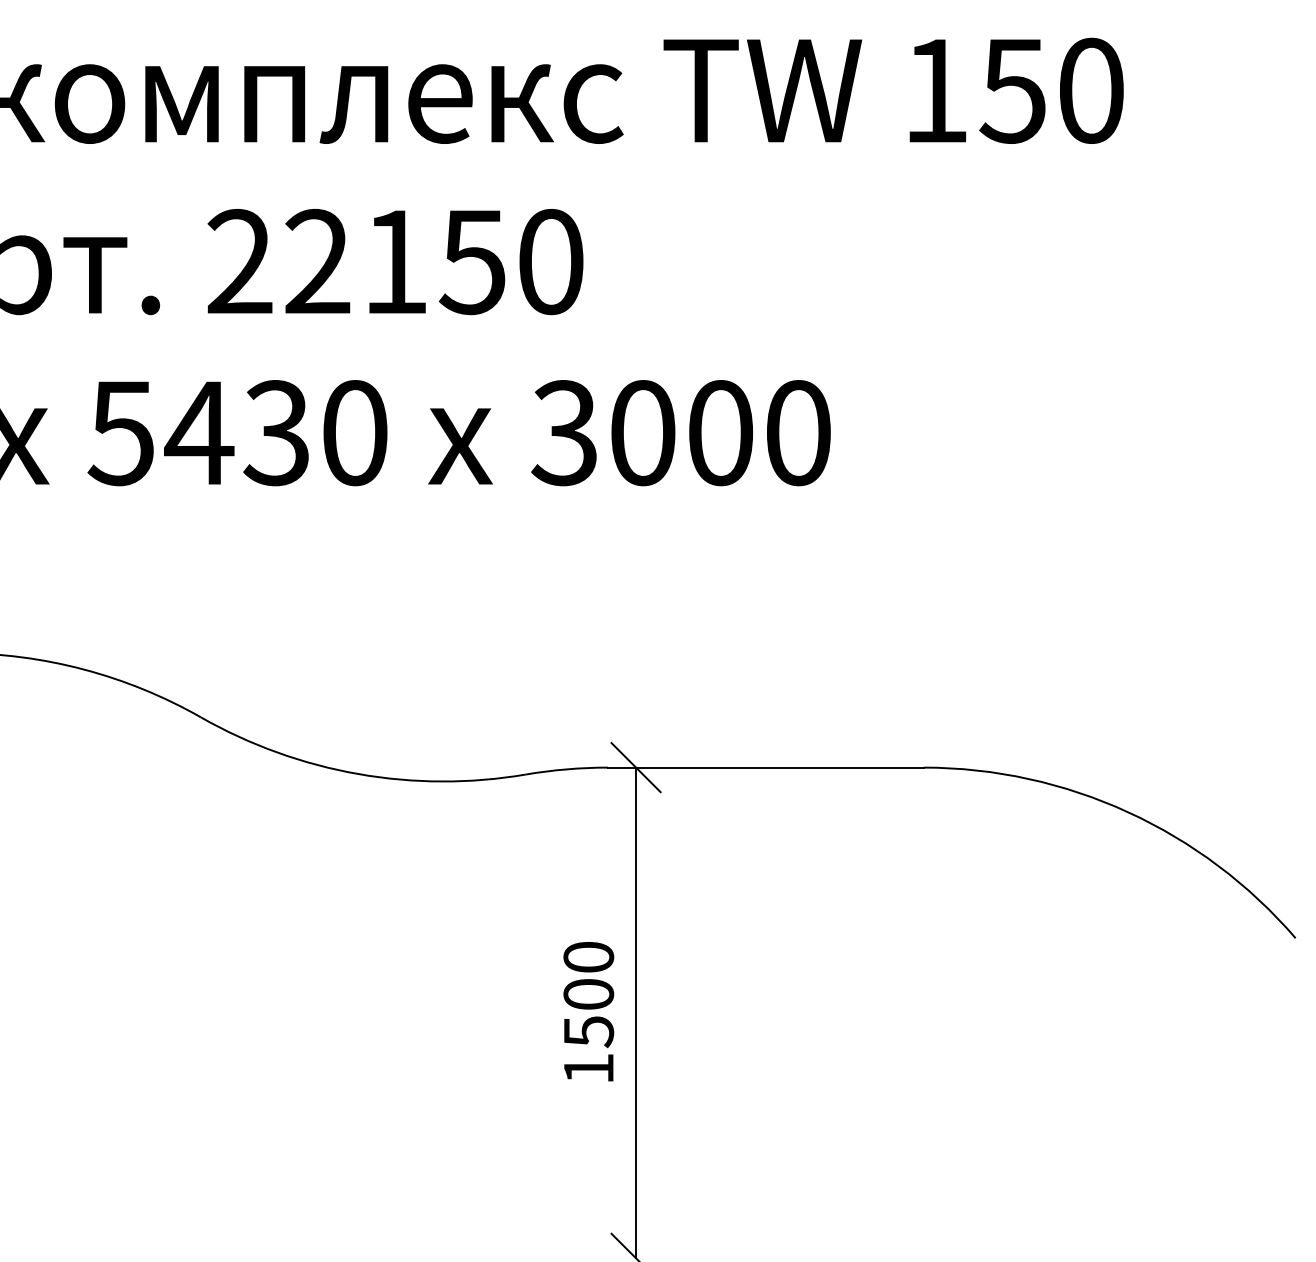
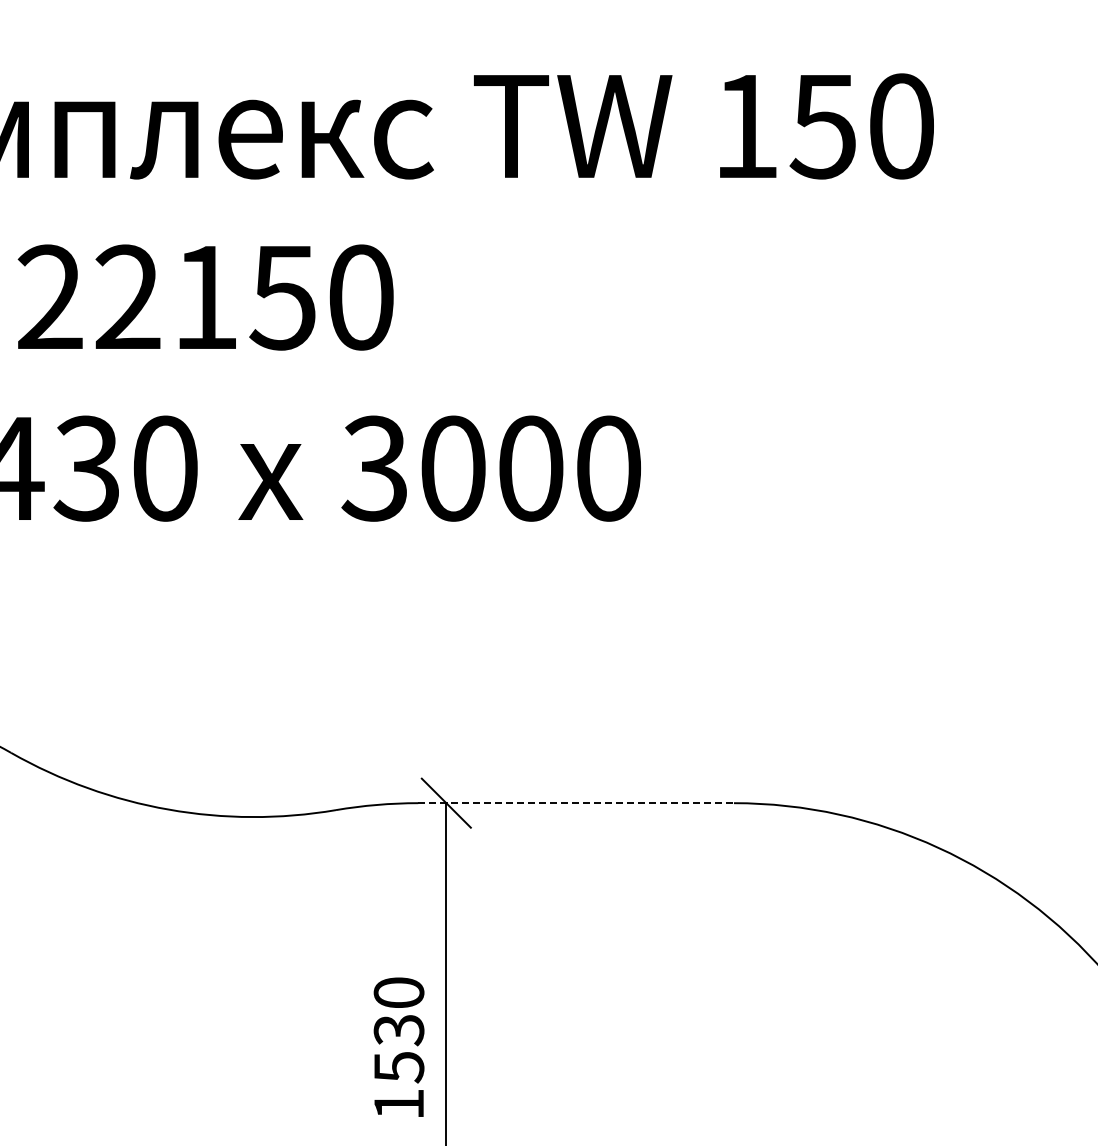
line: (765, 767) -> (575, 803), solid -> dashed
text: (588, 994) -> (398, 1030), 1500 -> 1530

